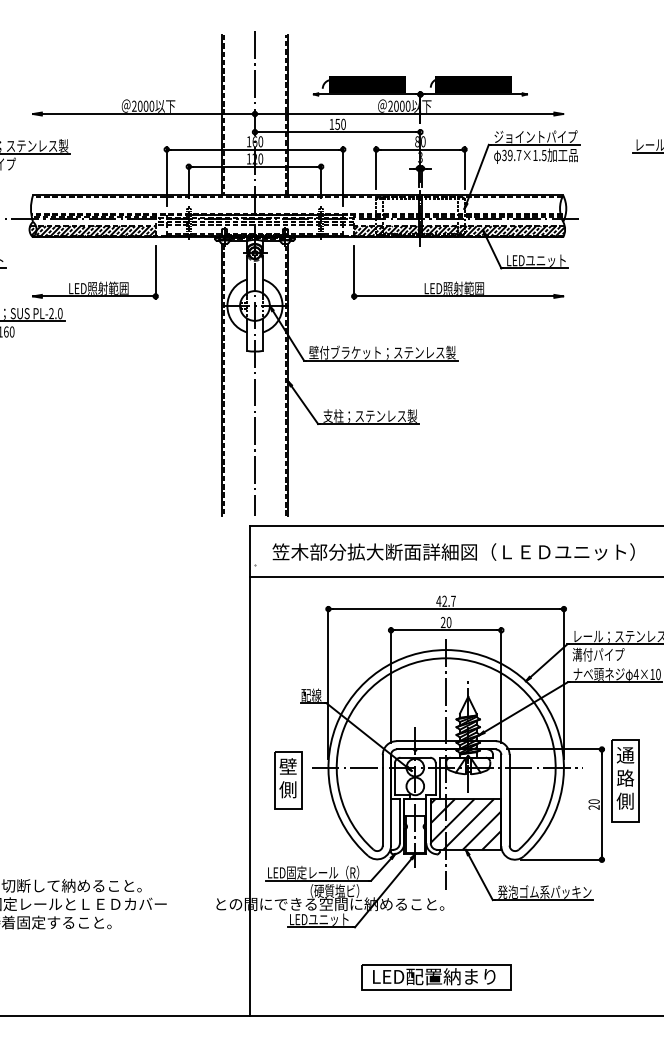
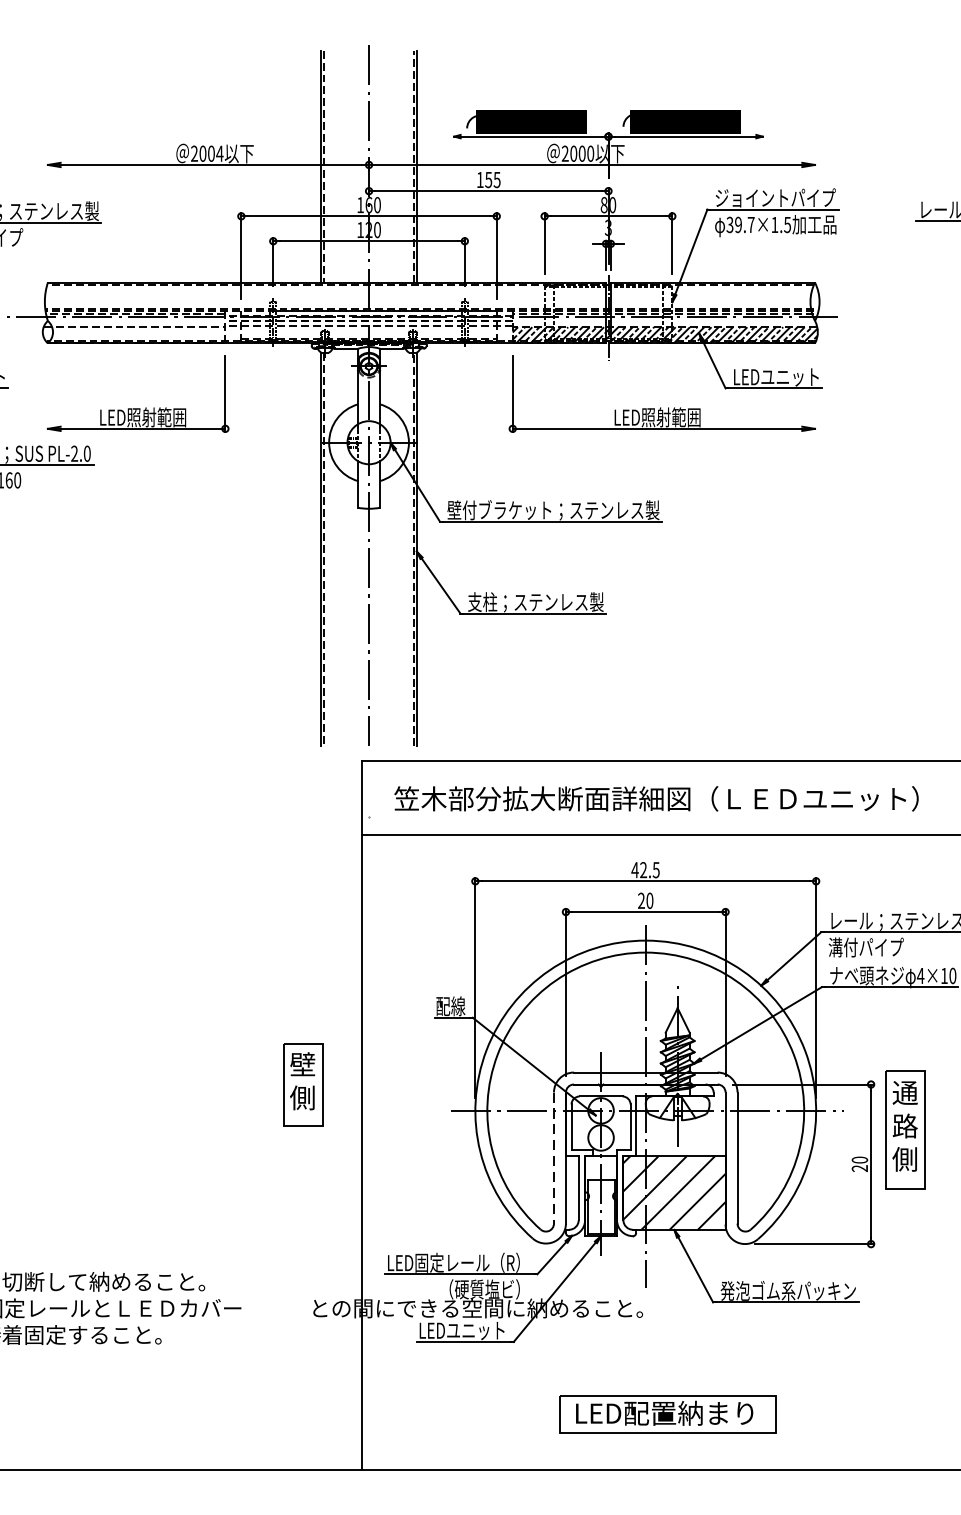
text: (151, 105) -> (219, 152), 2000 -> 2004
text: (343, 123) -> (497, 178), 150 -> 155
hatch: (92, 231) -> (133, 334), removed
text: (453, 600) -> (656, 868), 42.7 -> 42.5
part: (288, 780) -> (303, 1084), moved
line: (382, 800) -> (553, 1158), solid -> dashed
part: (436, 977) -> (667, 1414), moved

